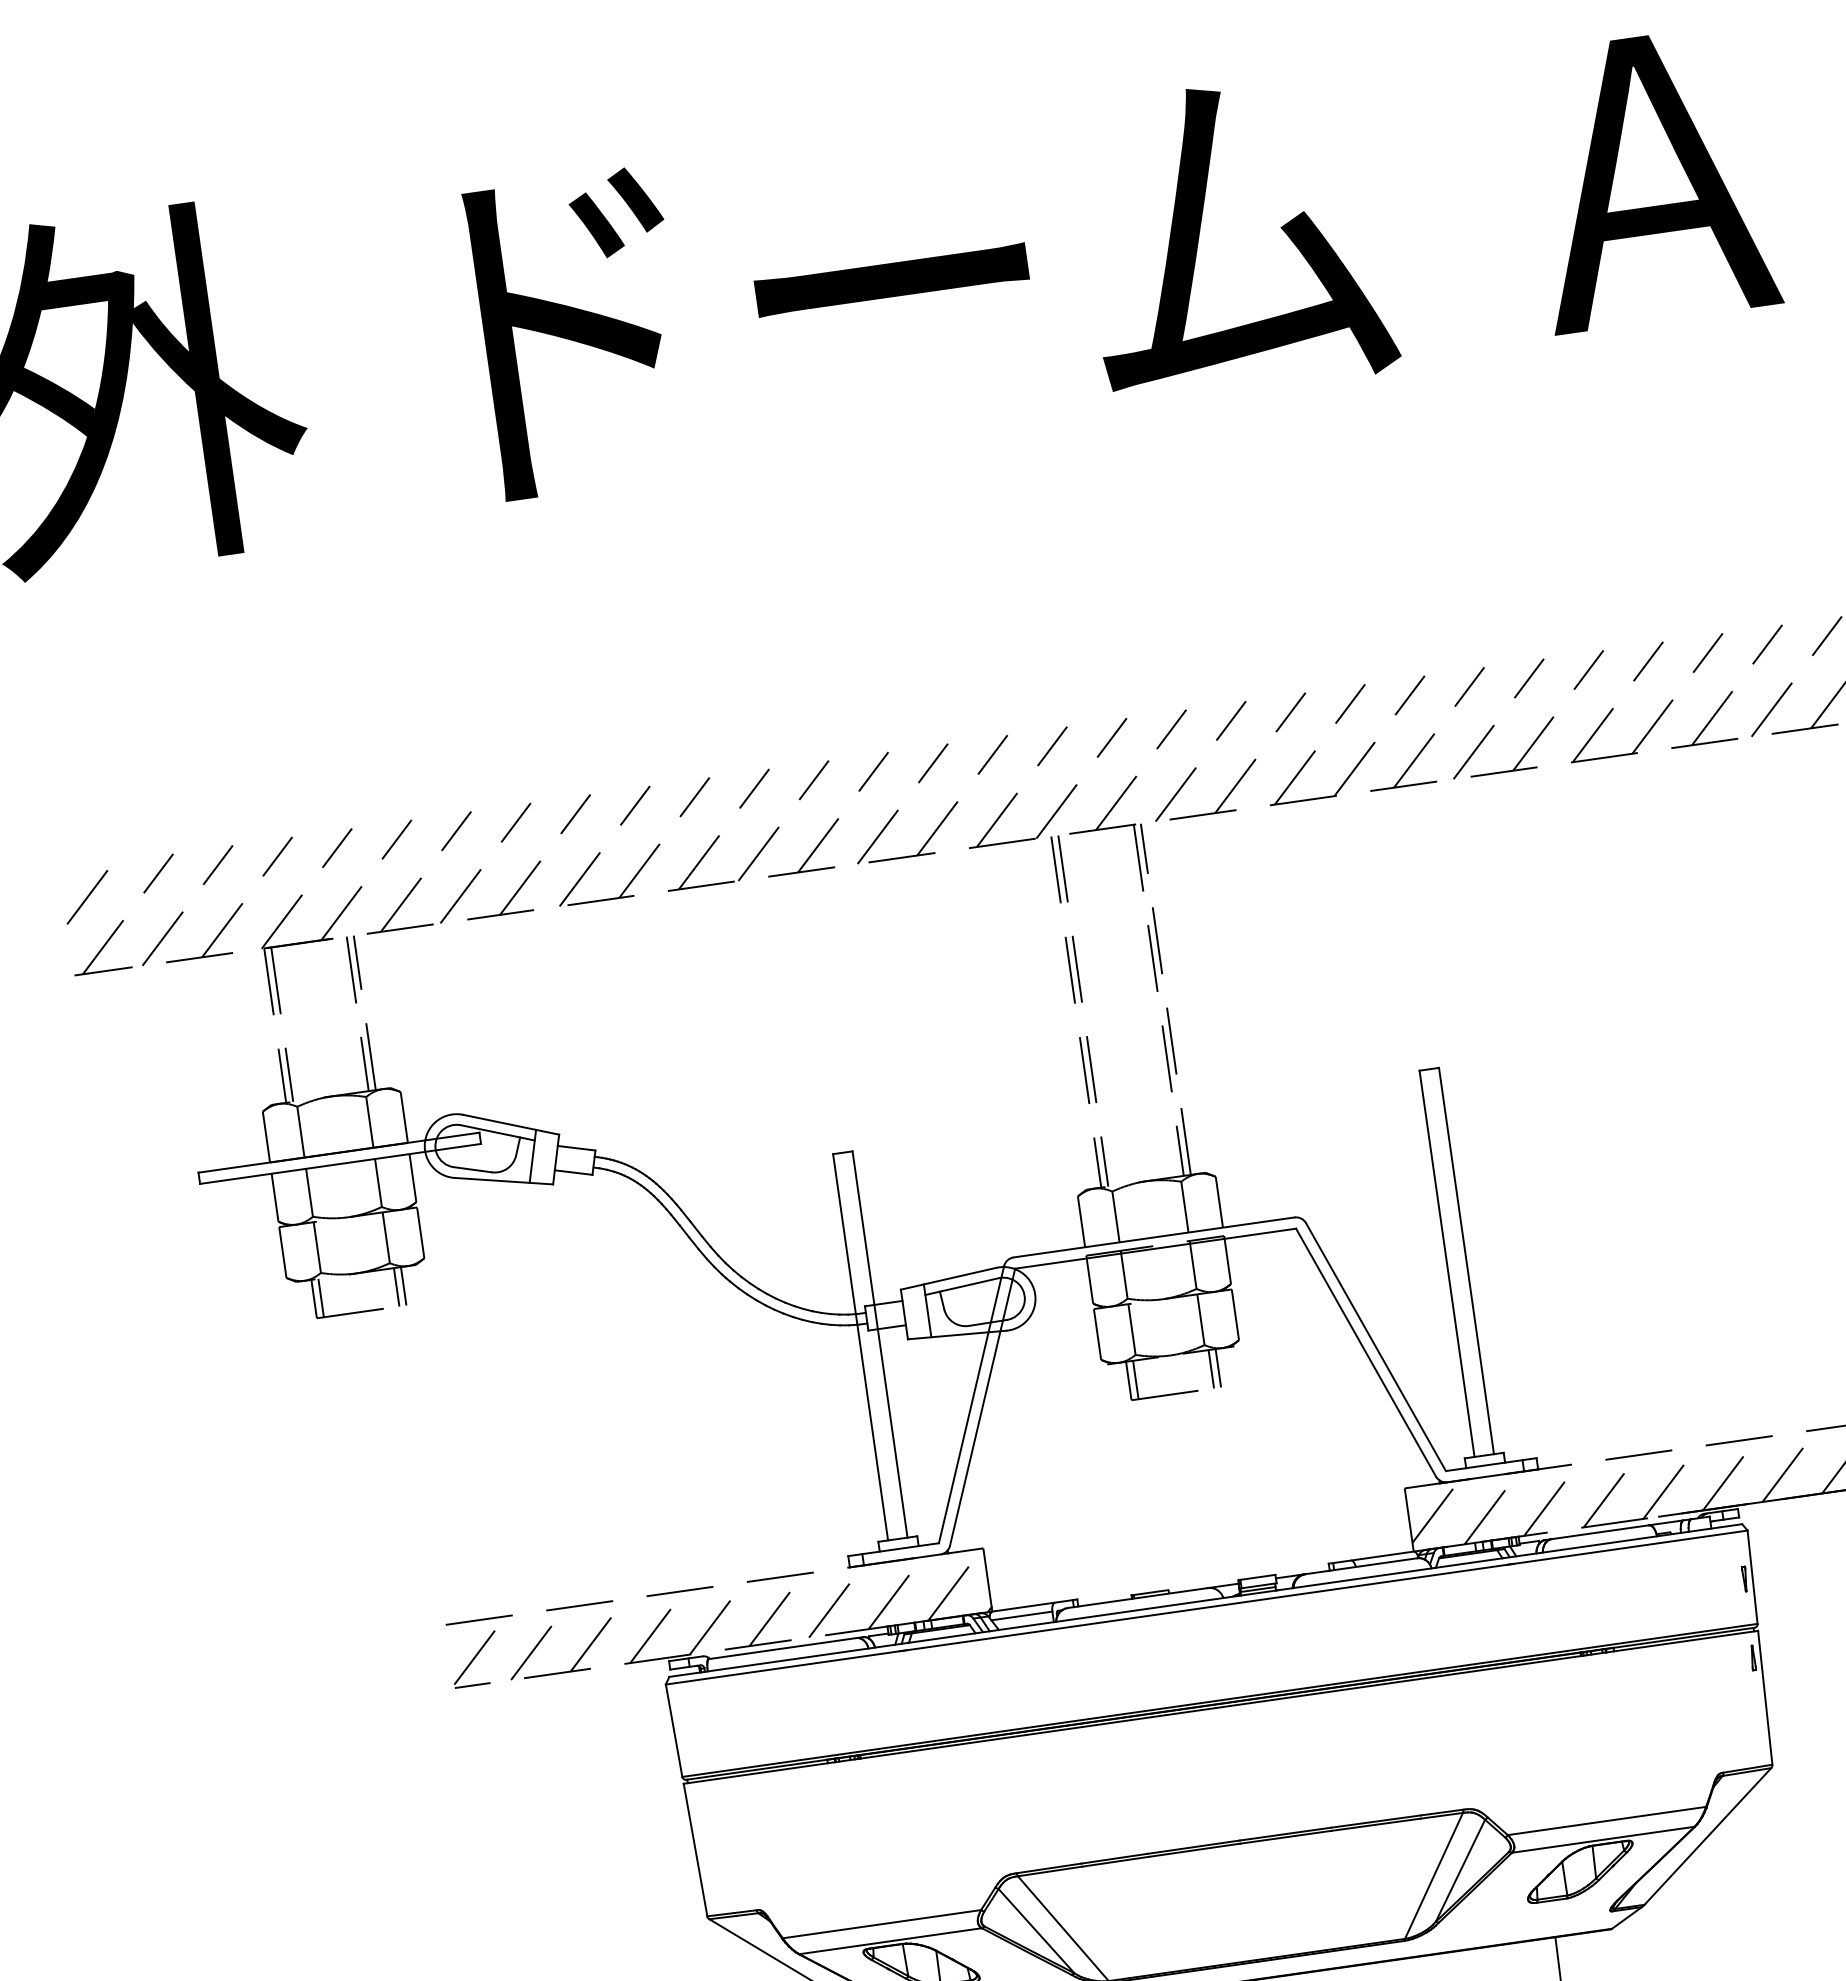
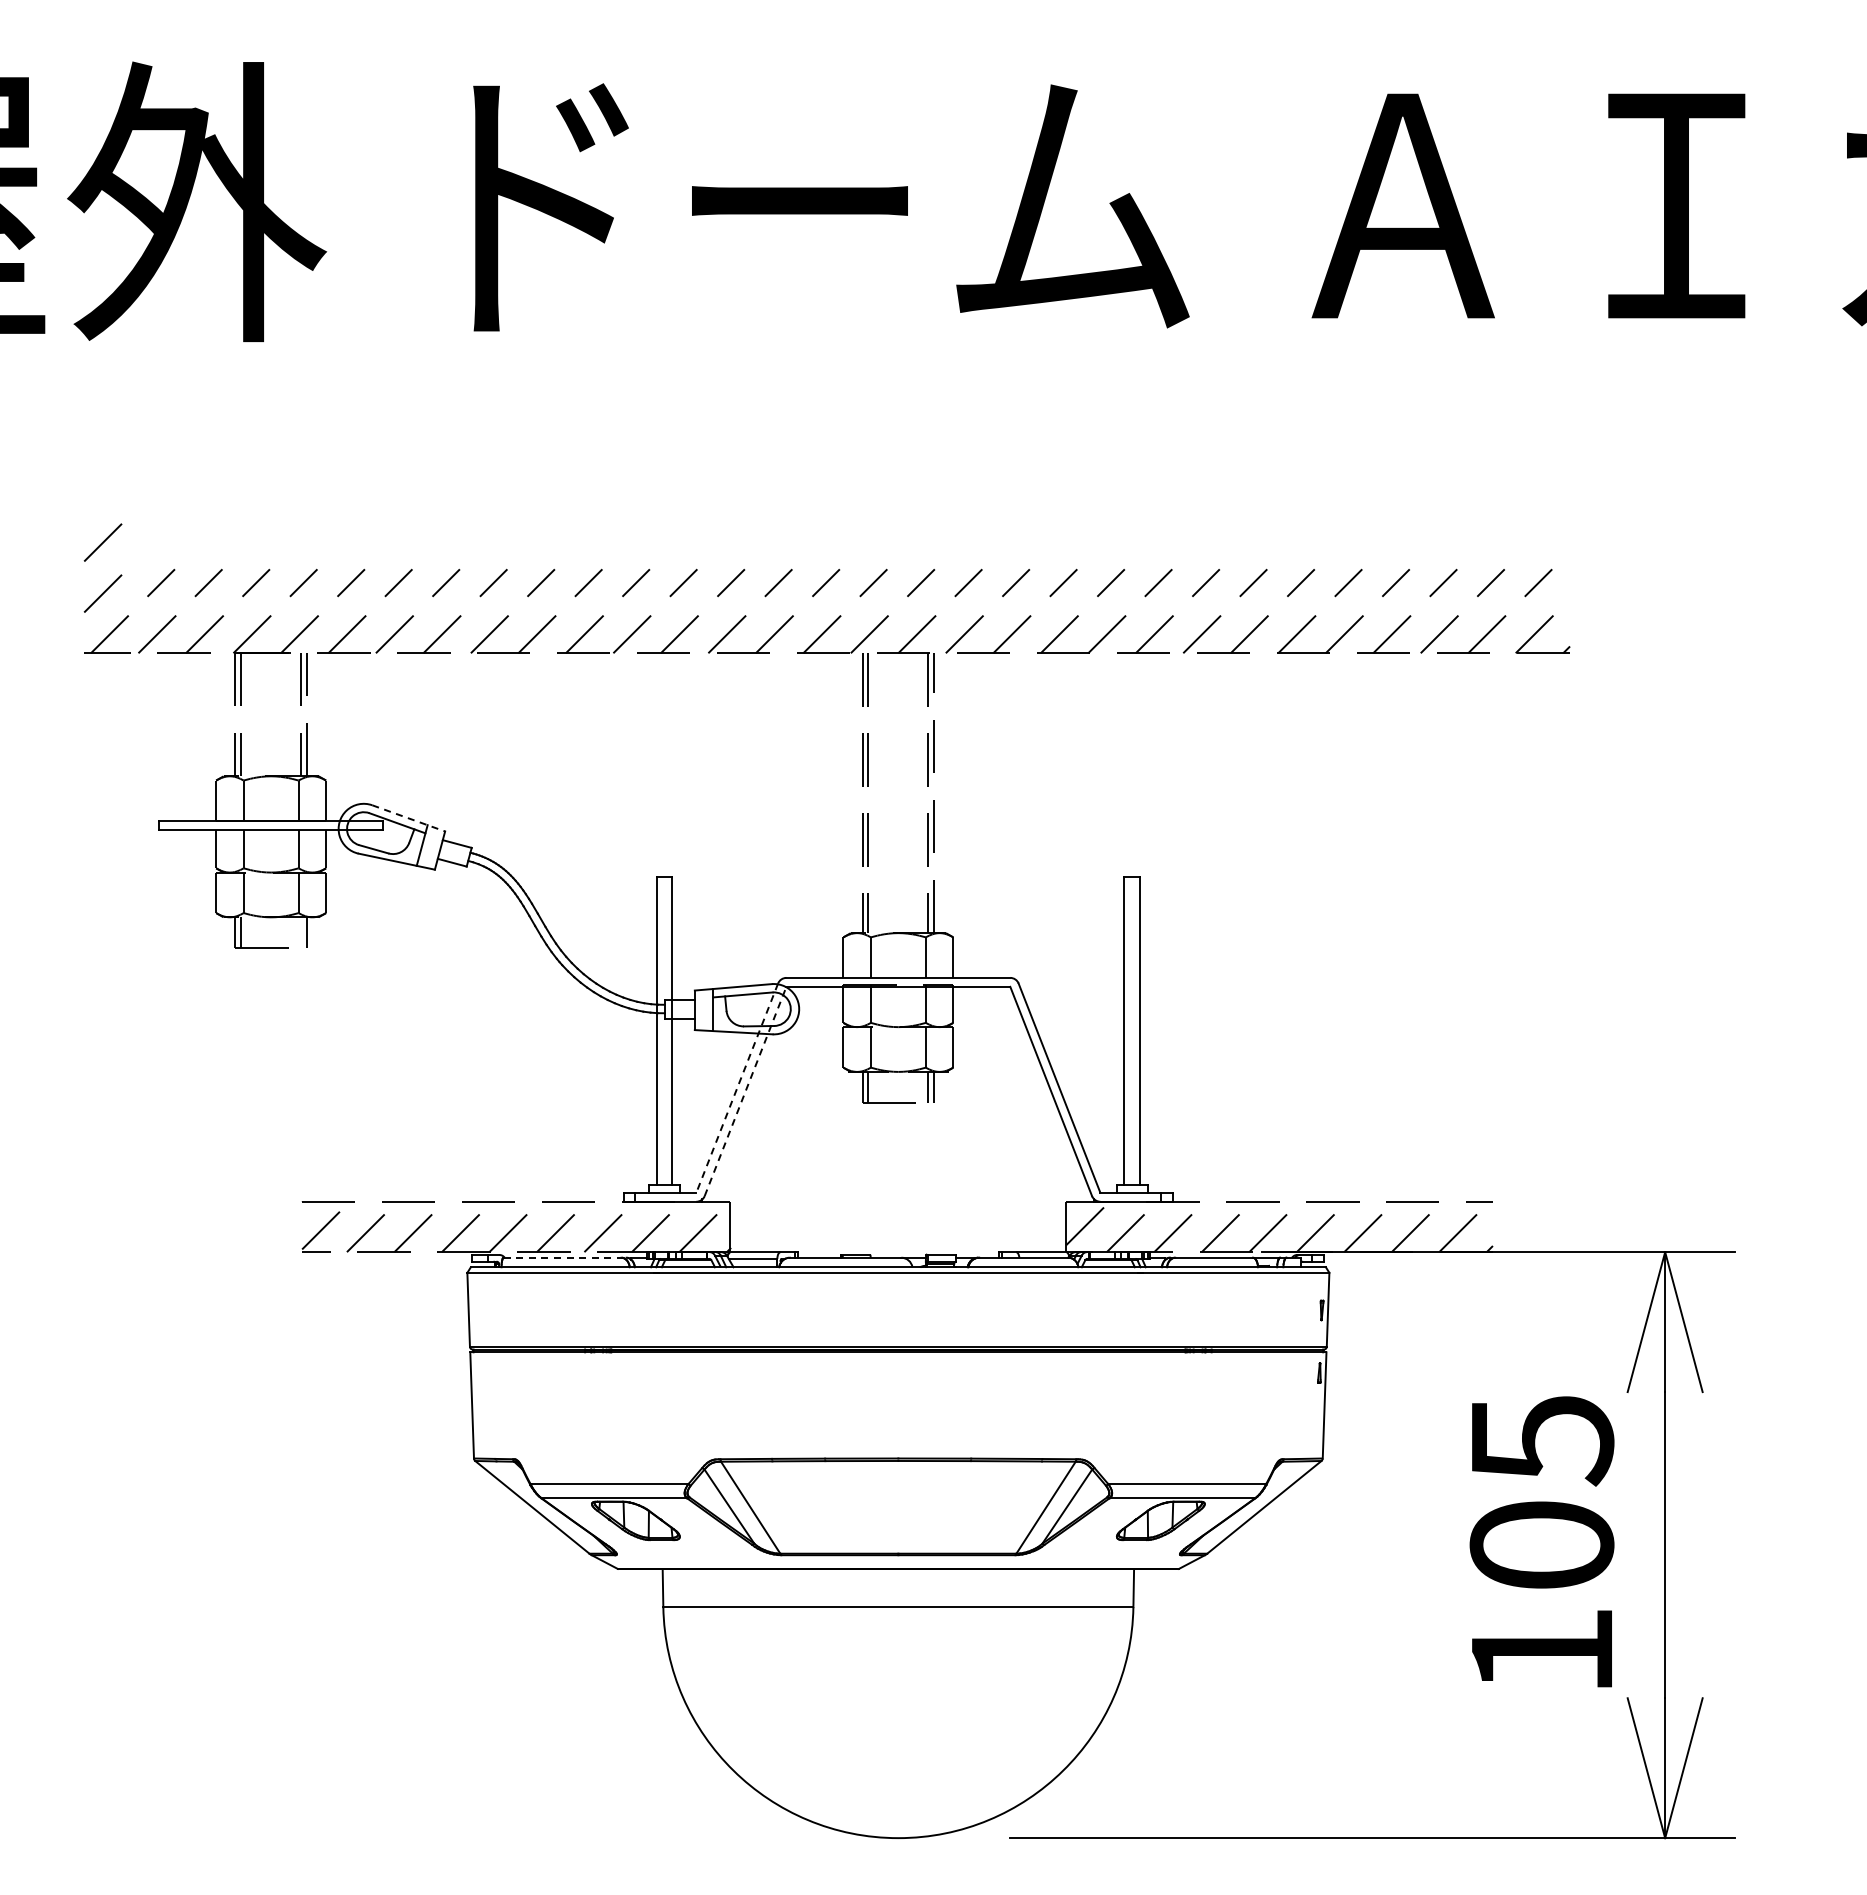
line: (77, 833) -> (102, 542), added
line: (510, 1124) -> (408, 818), solid -> dashed
line: (396, 1287) -> (301, 932), removed
line: (971, 1404) -> (737, 1088), solid -> dashed
line: (982, 1407) -> (745, 1091), solid -> dashed
line: (786, 1647) -> (565, 1257), solid -> dashed

